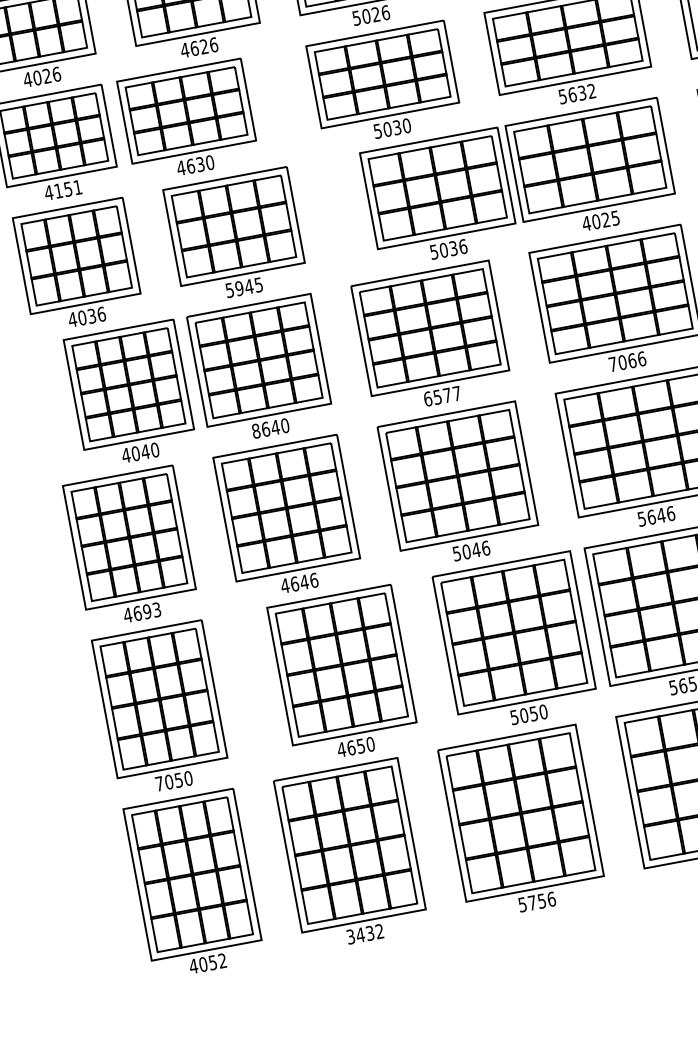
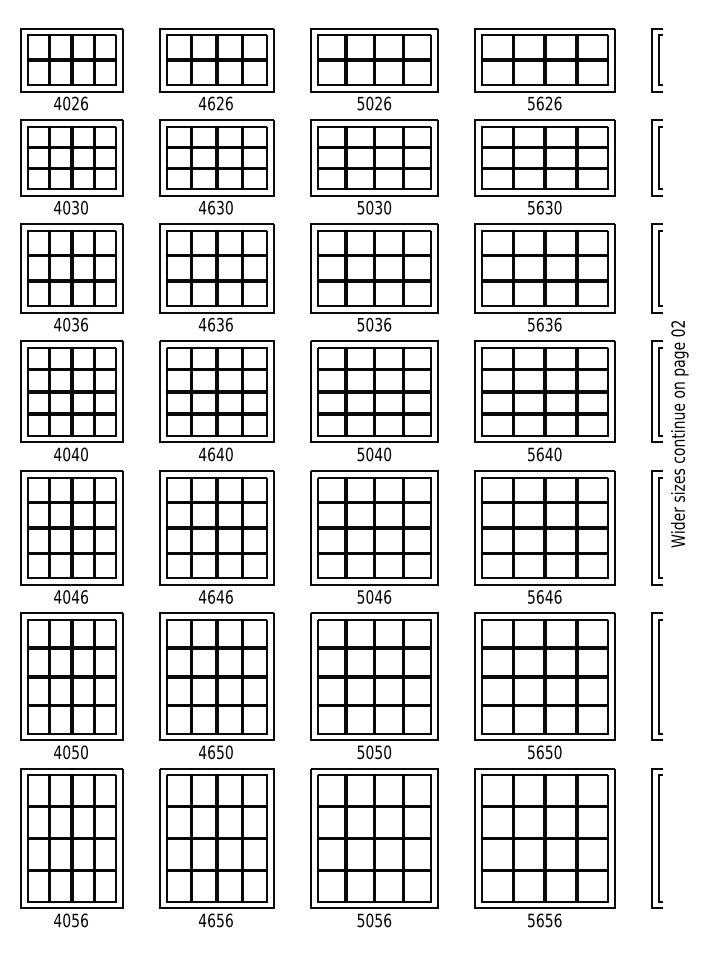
text: (591, 91) -> (557, 207), 5632 -> 5630
part: (187, 120) -> (216, 166), moved
text: (68, 189) -> (75, 207), 4151 -> 4030
part: (439, 198) -> (374, 277), moved
text: (600, 220) -> (544, 324), 4025 -> 5636
text: (243, 287) -> (215, 324), 5945 -> 4636
text: (627, 361) -> (544, 454), 7066 -> 5640
part: (130, 394) -> (71, 400), moved
text: (442, 396) -> (374, 454), 6577 -> 5040
text: (256, 431) -> (202, 454), 8640 -> 4640
text: (147, 611) -> (75, 596), 4693 -> 4046
part: (515, 642) -> (374, 685), moved
part: (343, 674) -> (216, 685), moved
text: (159, 783) -> (57, 751), 7050 -> 4050
text: (532, 903) -> (369, 920), 5756 -> 5056
text: (364, 934) -> (215, 920), 3432 -> 4656
text: (222, 961) -> (84, 920), 4052 -> 4056

